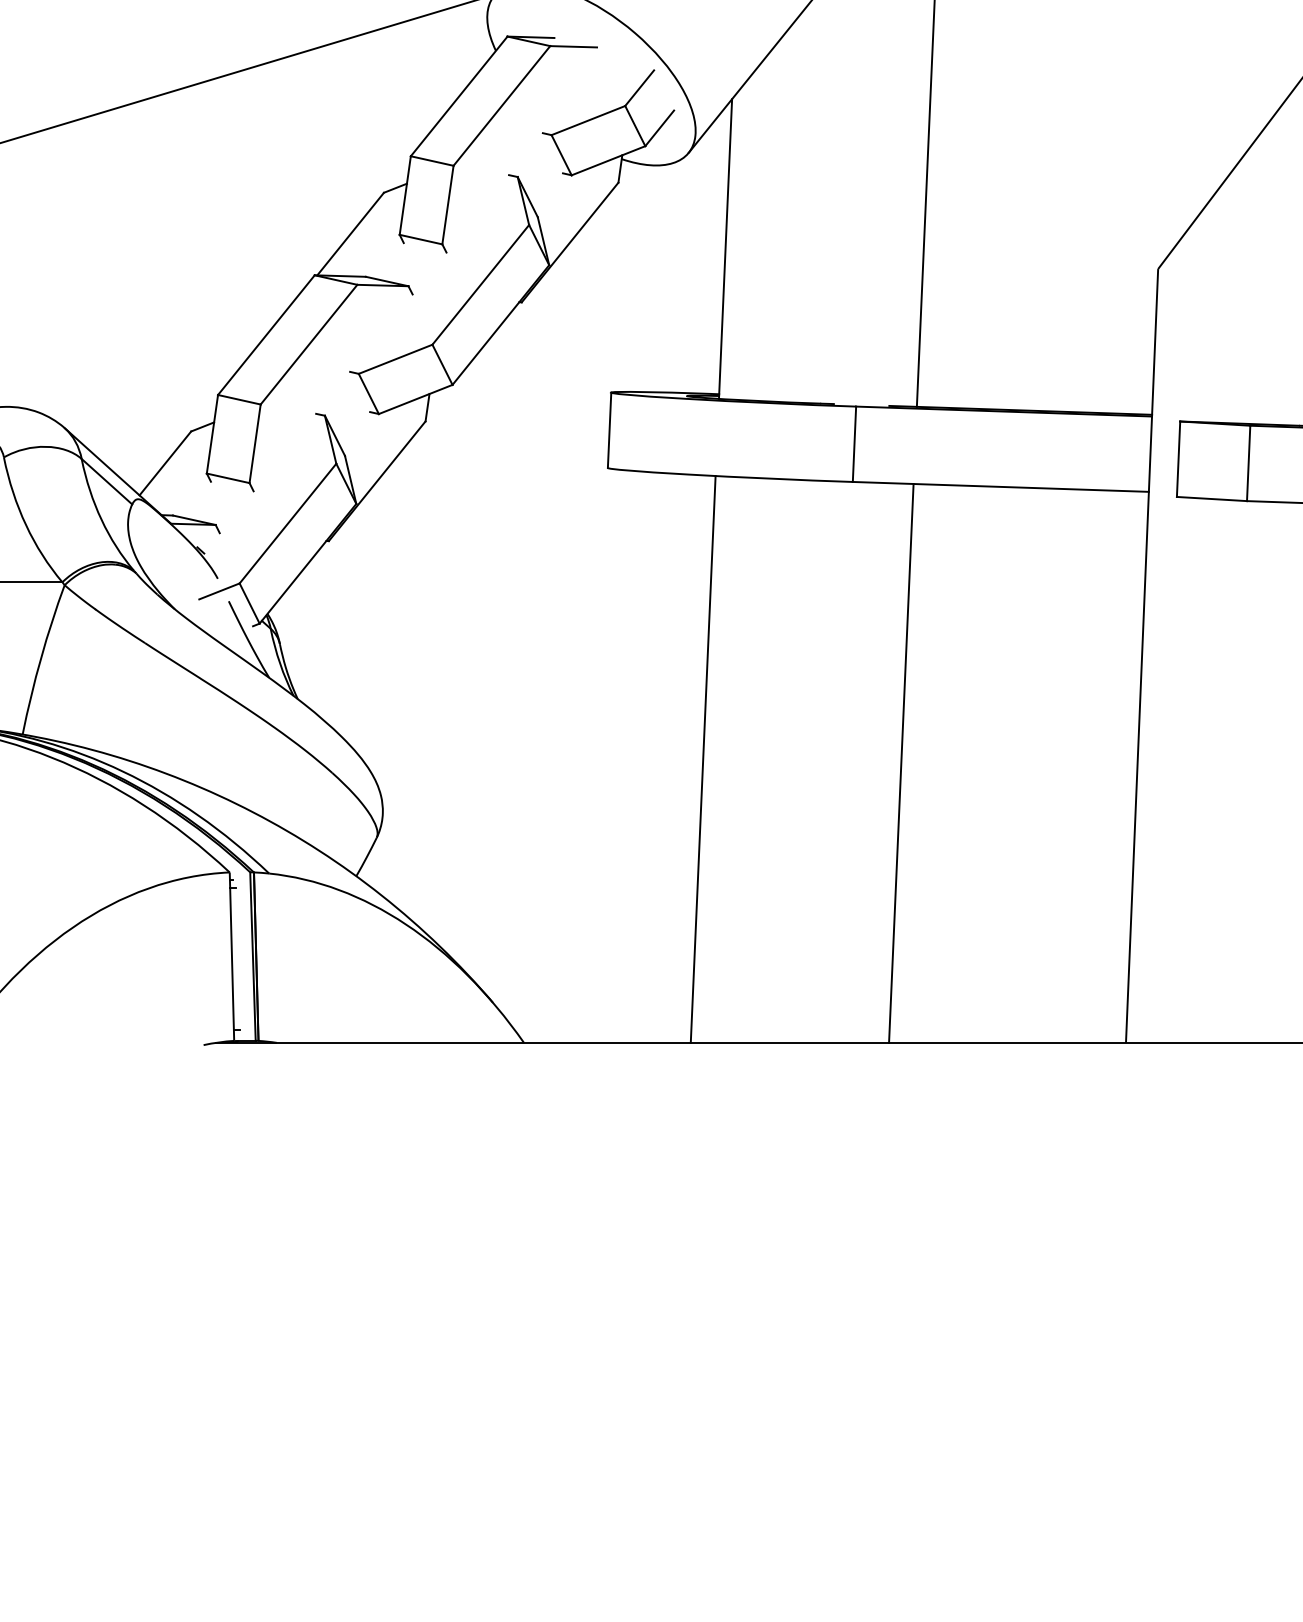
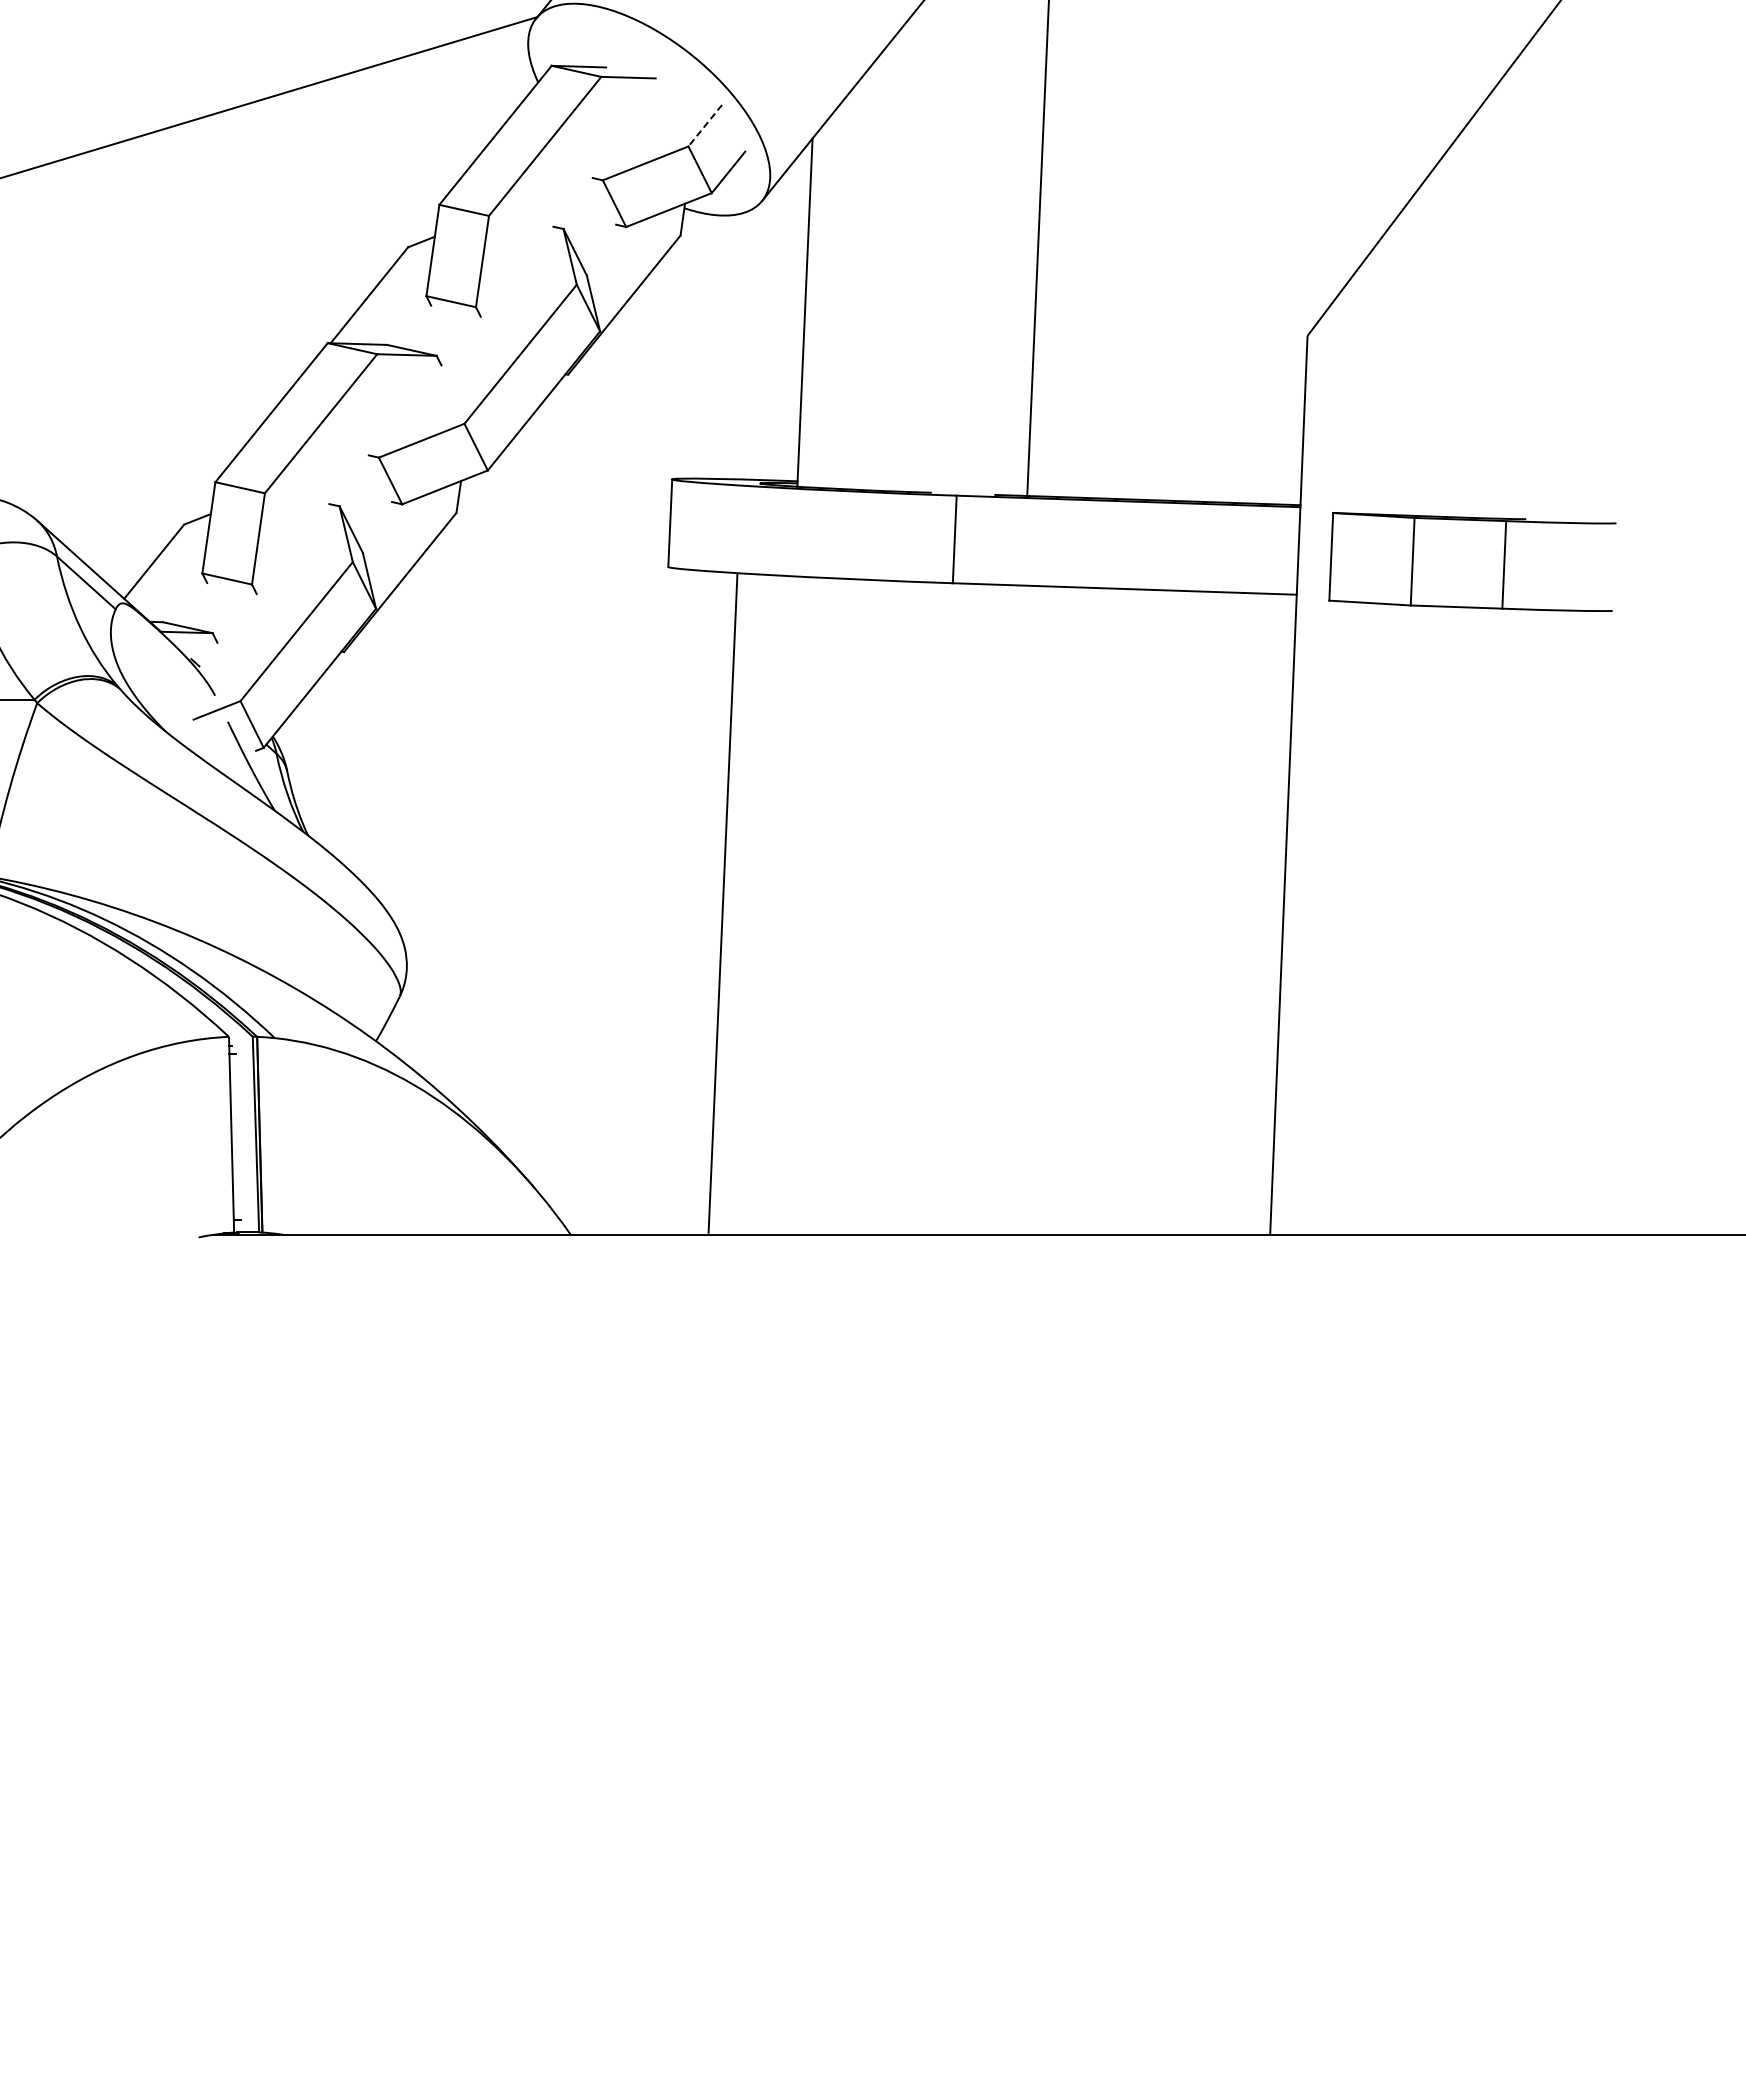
line: (639, 87) -> (705, 125), solid -> dashed
line: (702, 759) -> (722, 903), moved
line: (900, 762) -> (1008, 909), removed

